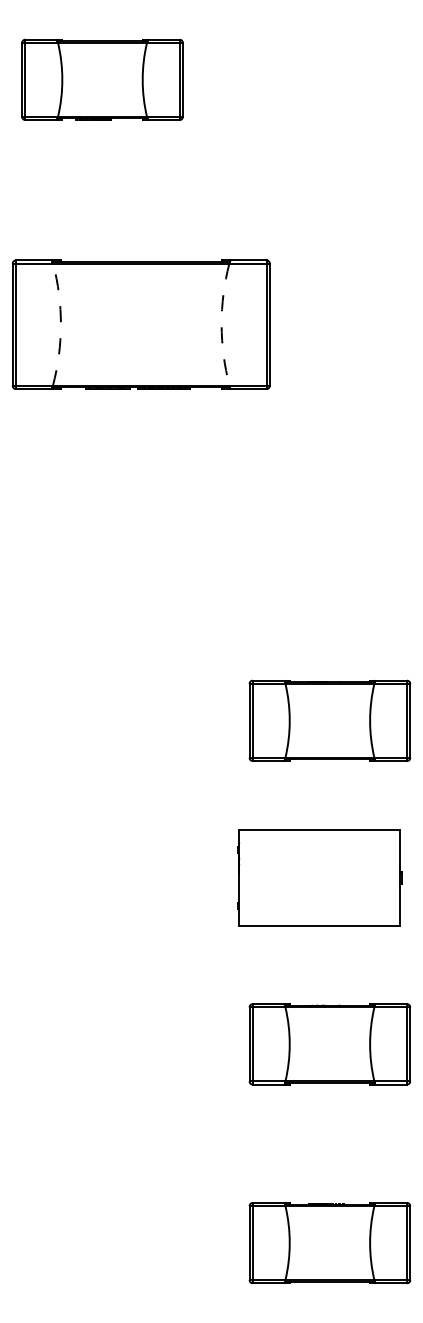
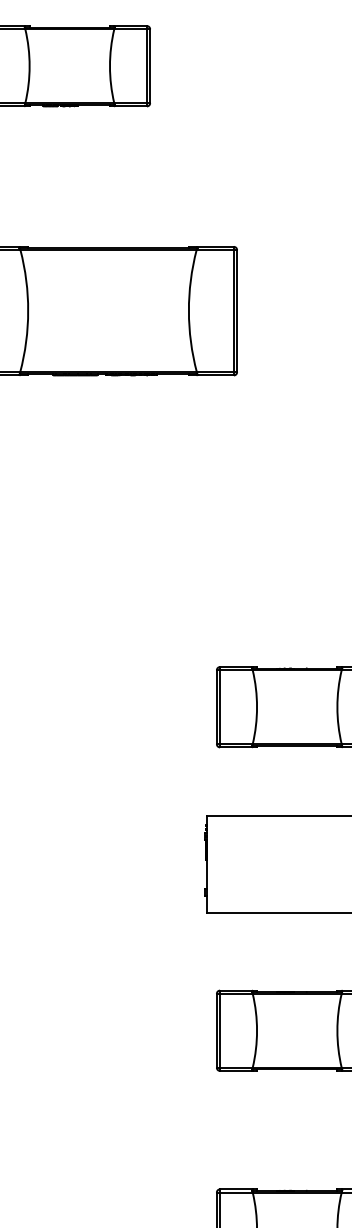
arc: (60, 324) -> (27, 310), dashed -> solid
arc: (221, 324) -> (188, 310), dashed -> solid

